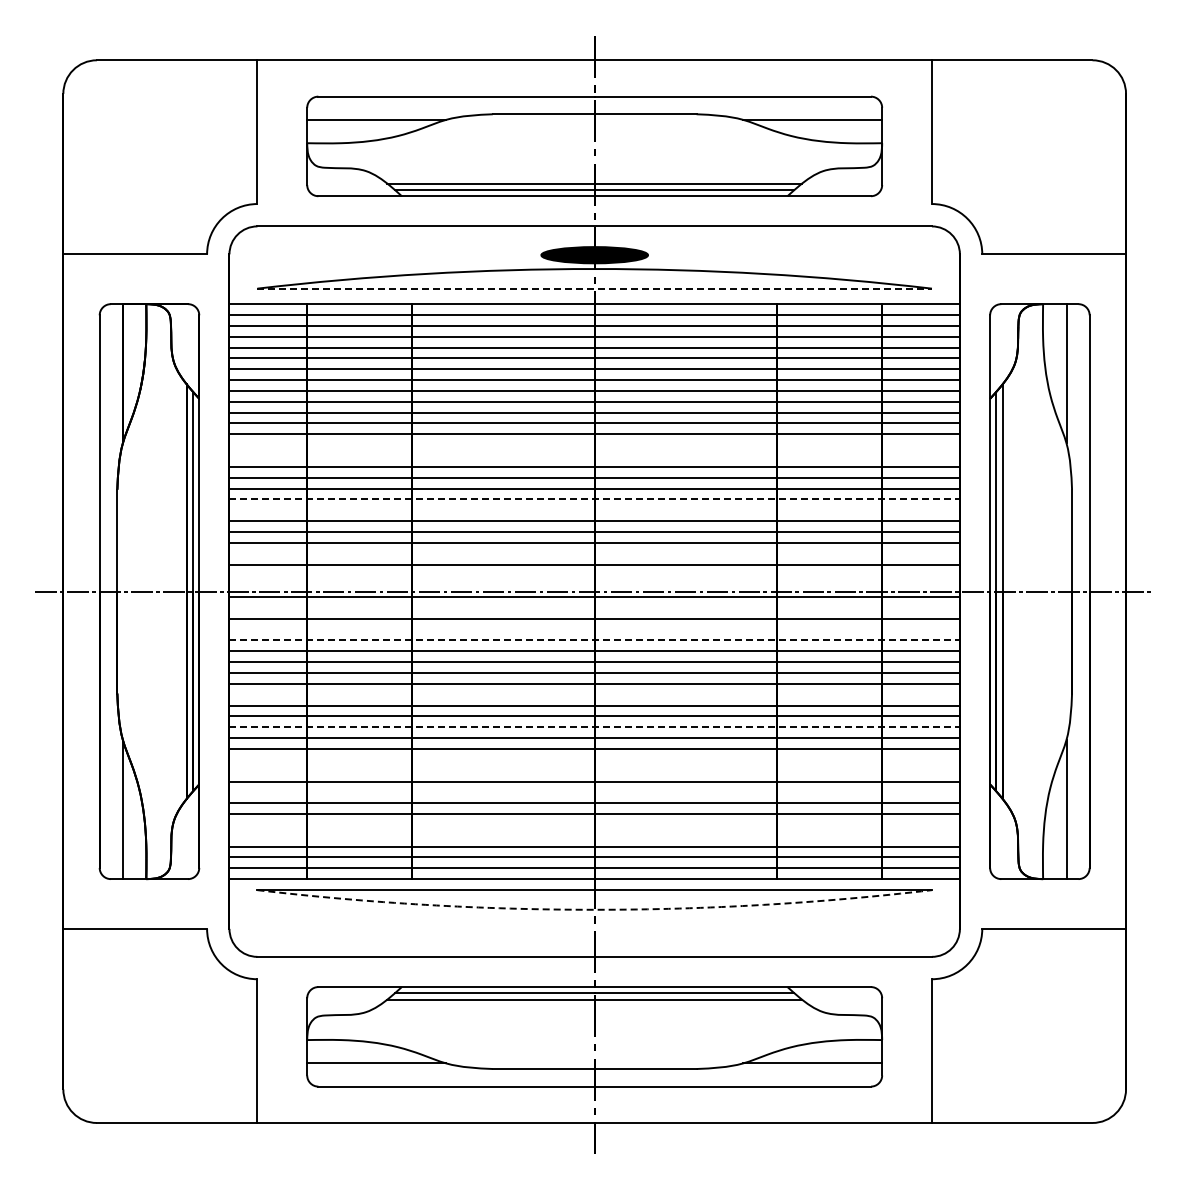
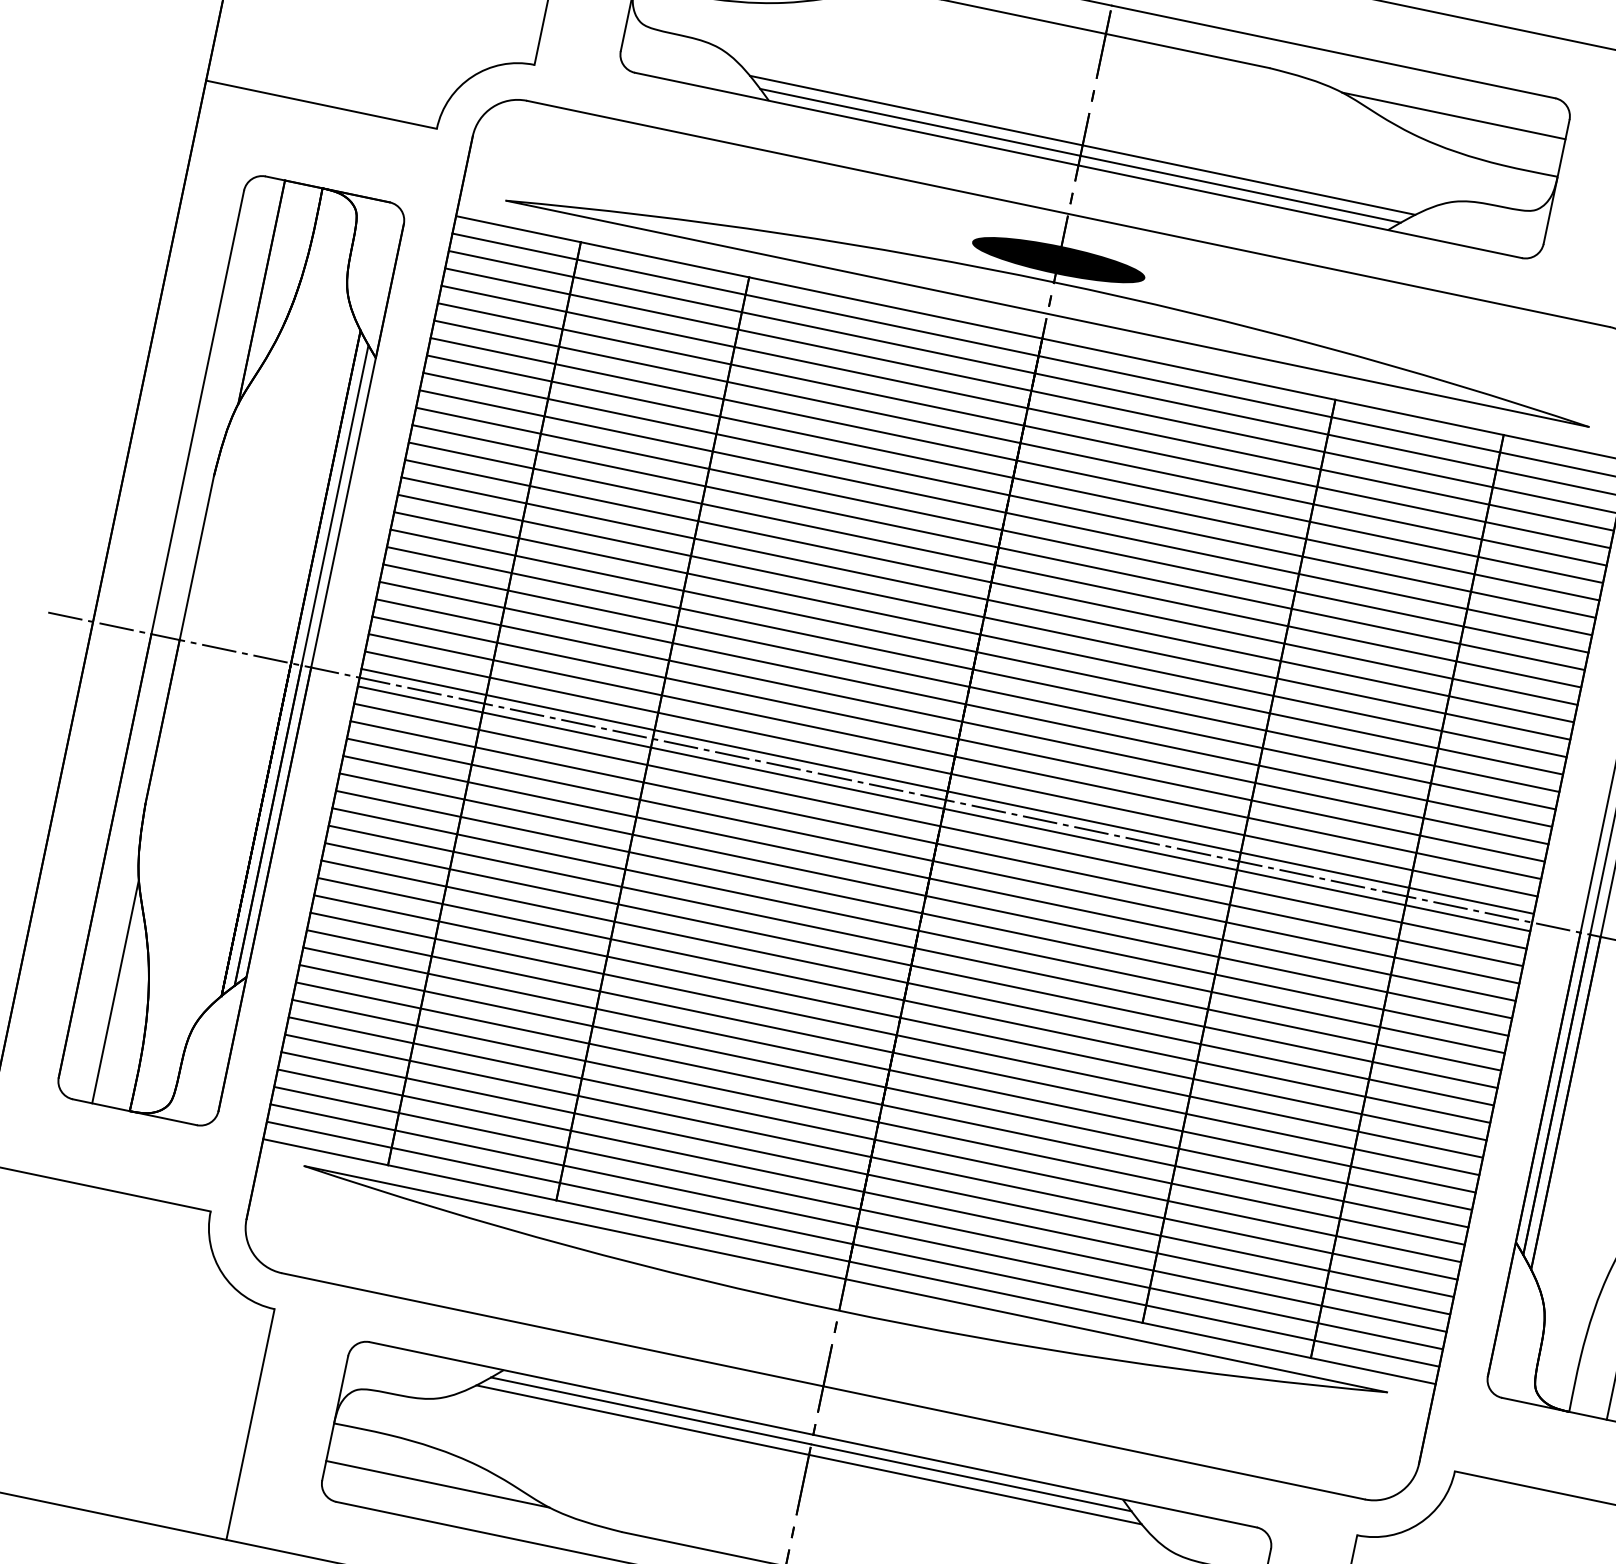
line: (595, 288) -> (1048, 313), dashed -> solid
line: (594, 445) -> (994, 565), added
line: (594, 456) -> (990, 583), added
line: (595, 499) -> (978, 652), dashed -> solid
line: (594, 510) -> (972, 669), added
line: (594, 553) -> (958, 738), added
line: (594, 575) -> (951, 774), added
line: (594, 586) -> (947, 791), added
line: (594, 607) -> (940, 825), added
line: (594, 629) -> (932, 860), added
line: (595, 640) -> (930, 878), dashed -> solid
line: (594, 694) -> (911, 965), added
line: (595, 727) -> (901, 1018), dashed -> solid
line: (594, 759) -> (889, 1069), added
line: (594, 770) -> (885, 1087), added
line: (594, 792) -> (878, 1122), added
line: (594, 824) -> (867, 1173), added
line: (594, 835) -> (863, 1191), added
arc: (594, 909) -> (839, 1310), dashed -> solid

